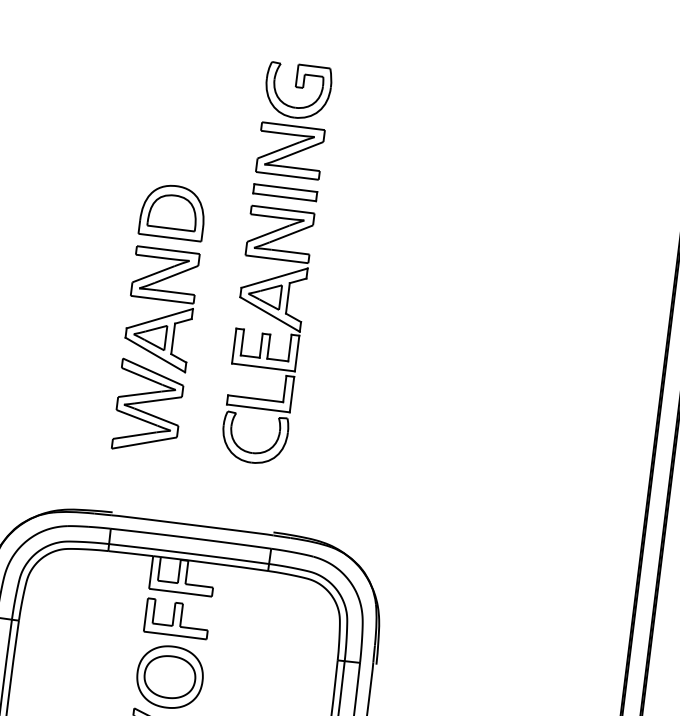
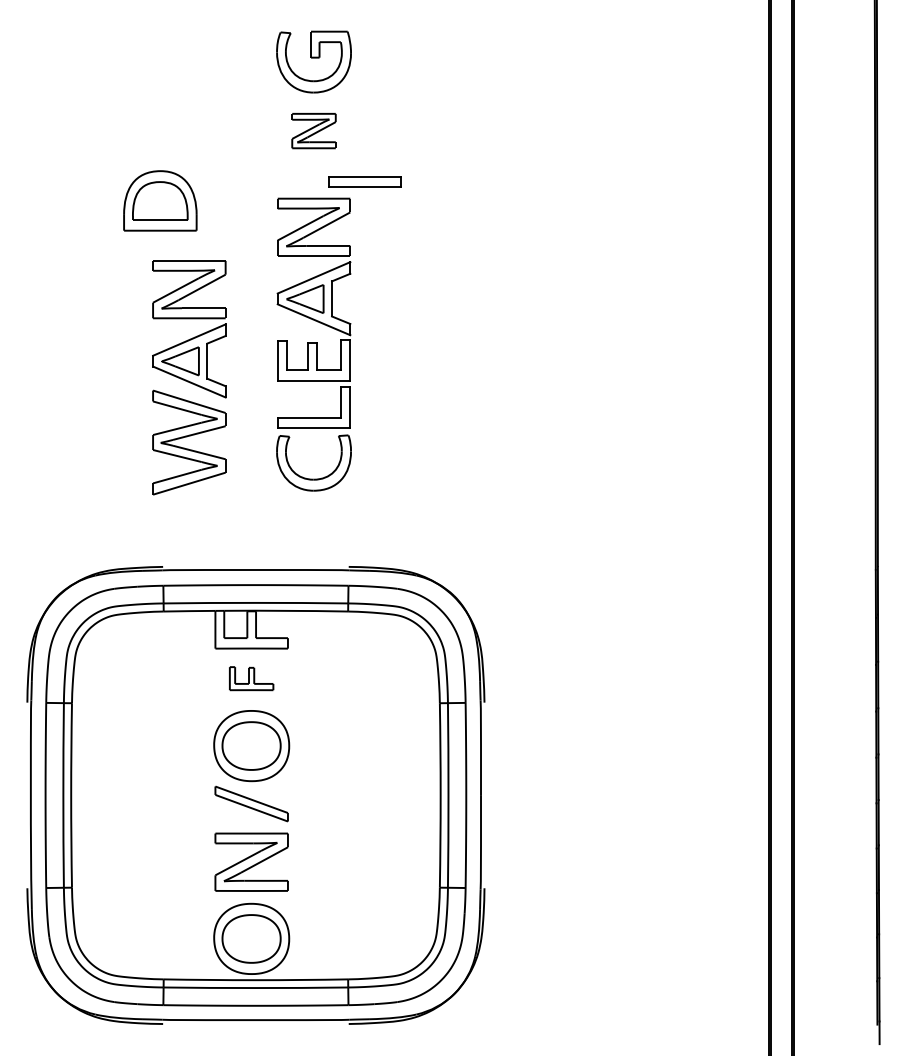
part: (290, 150) -> (313, 130), size x0.6
part: (284, 192) -> (364, 181), moved
part: (173, 211) -> (160, 200), moved
part: (177, 618) -> (251, 678), size x0.6

